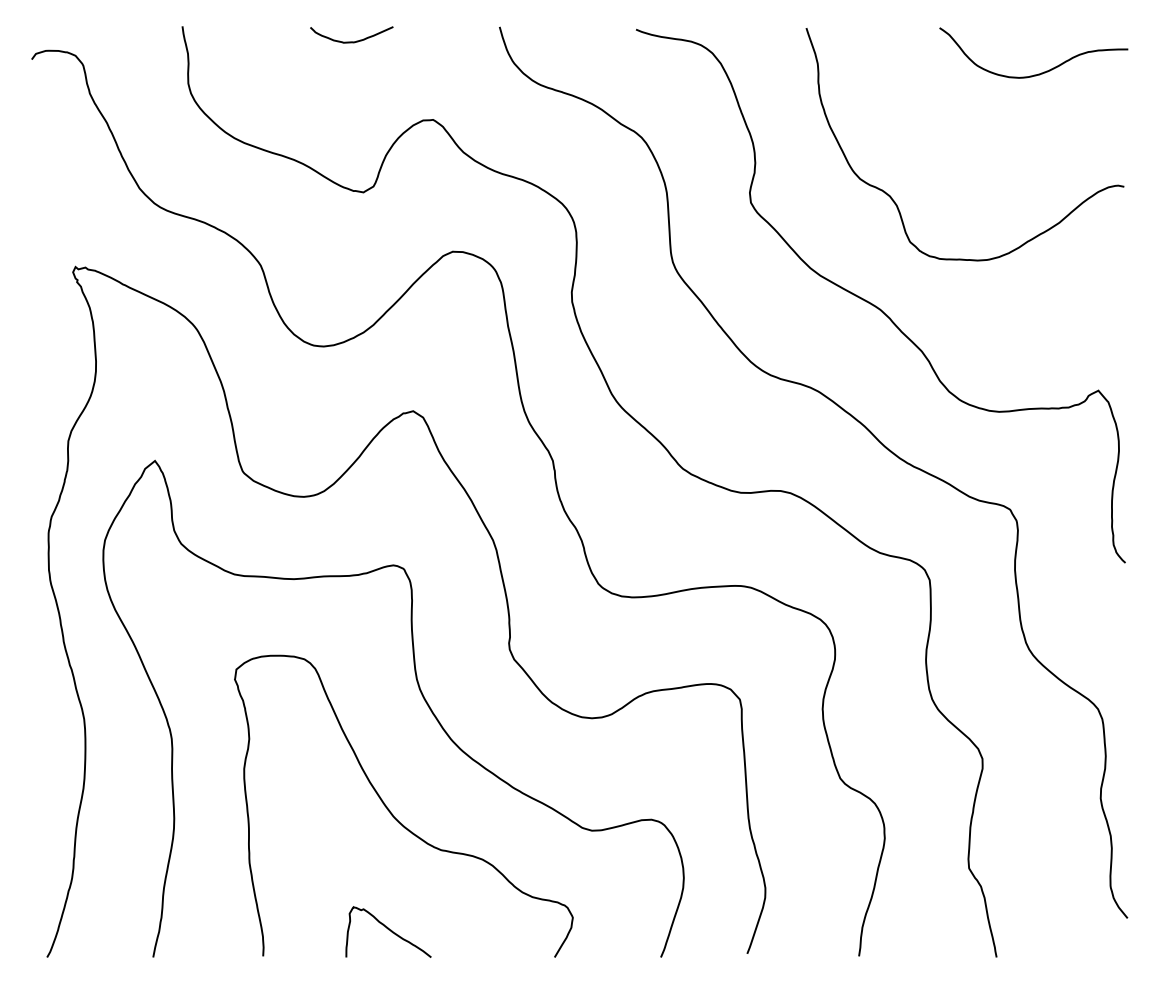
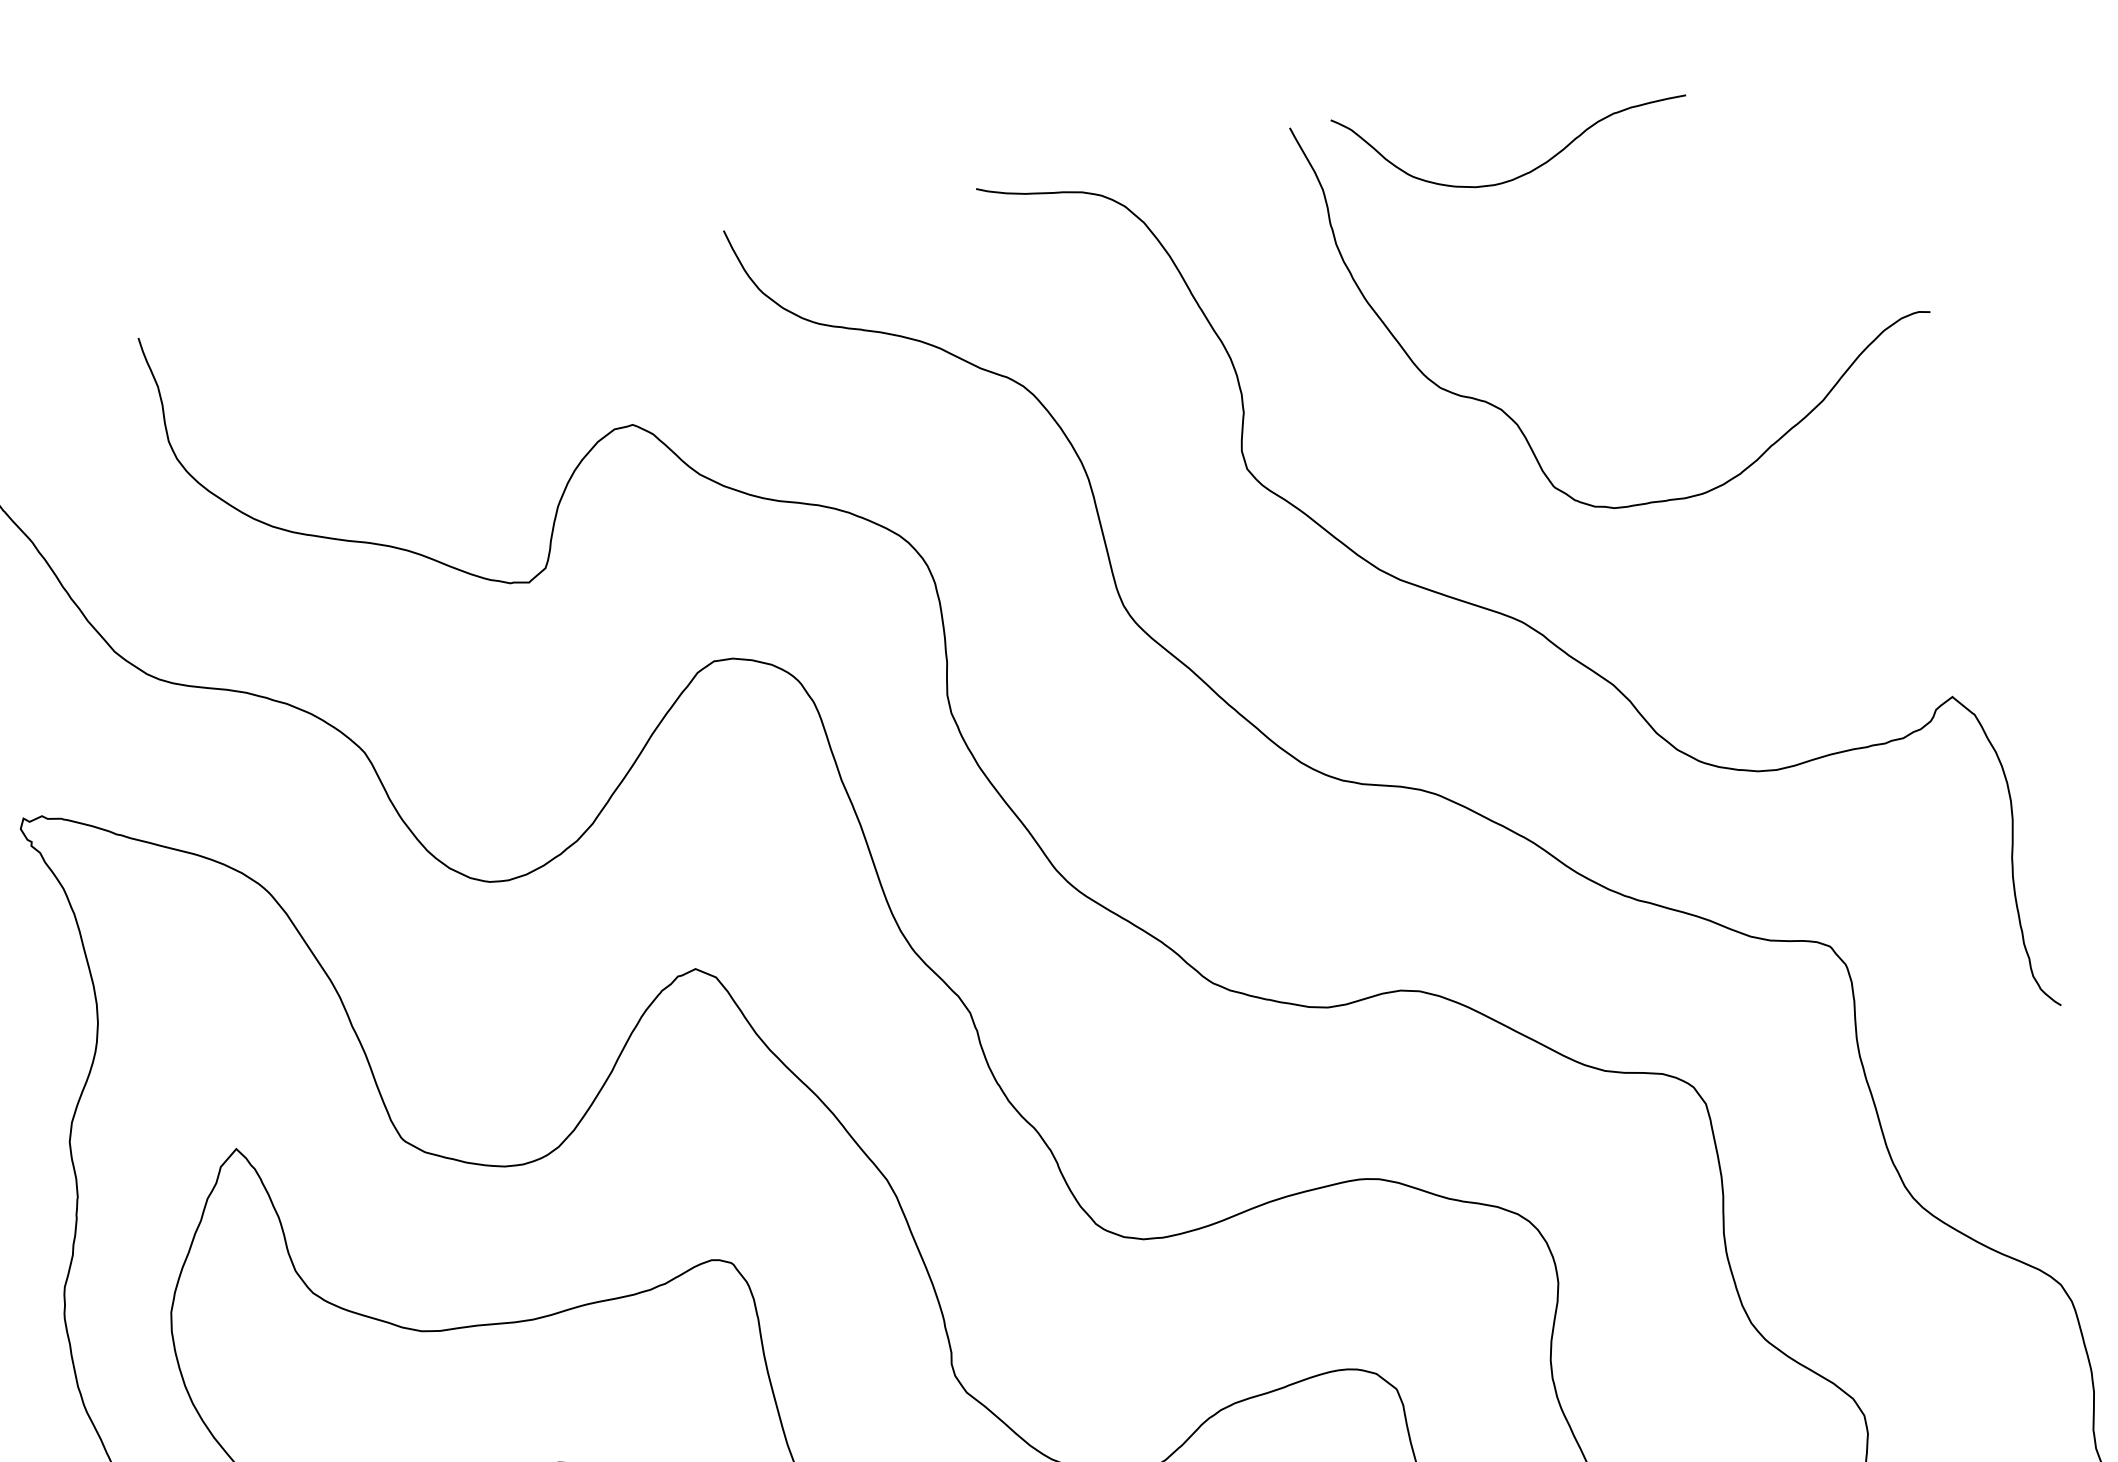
curve: (351, 41) -> (455, 308), removed
curve: (1041, 72) -> (1533, 167), moved

